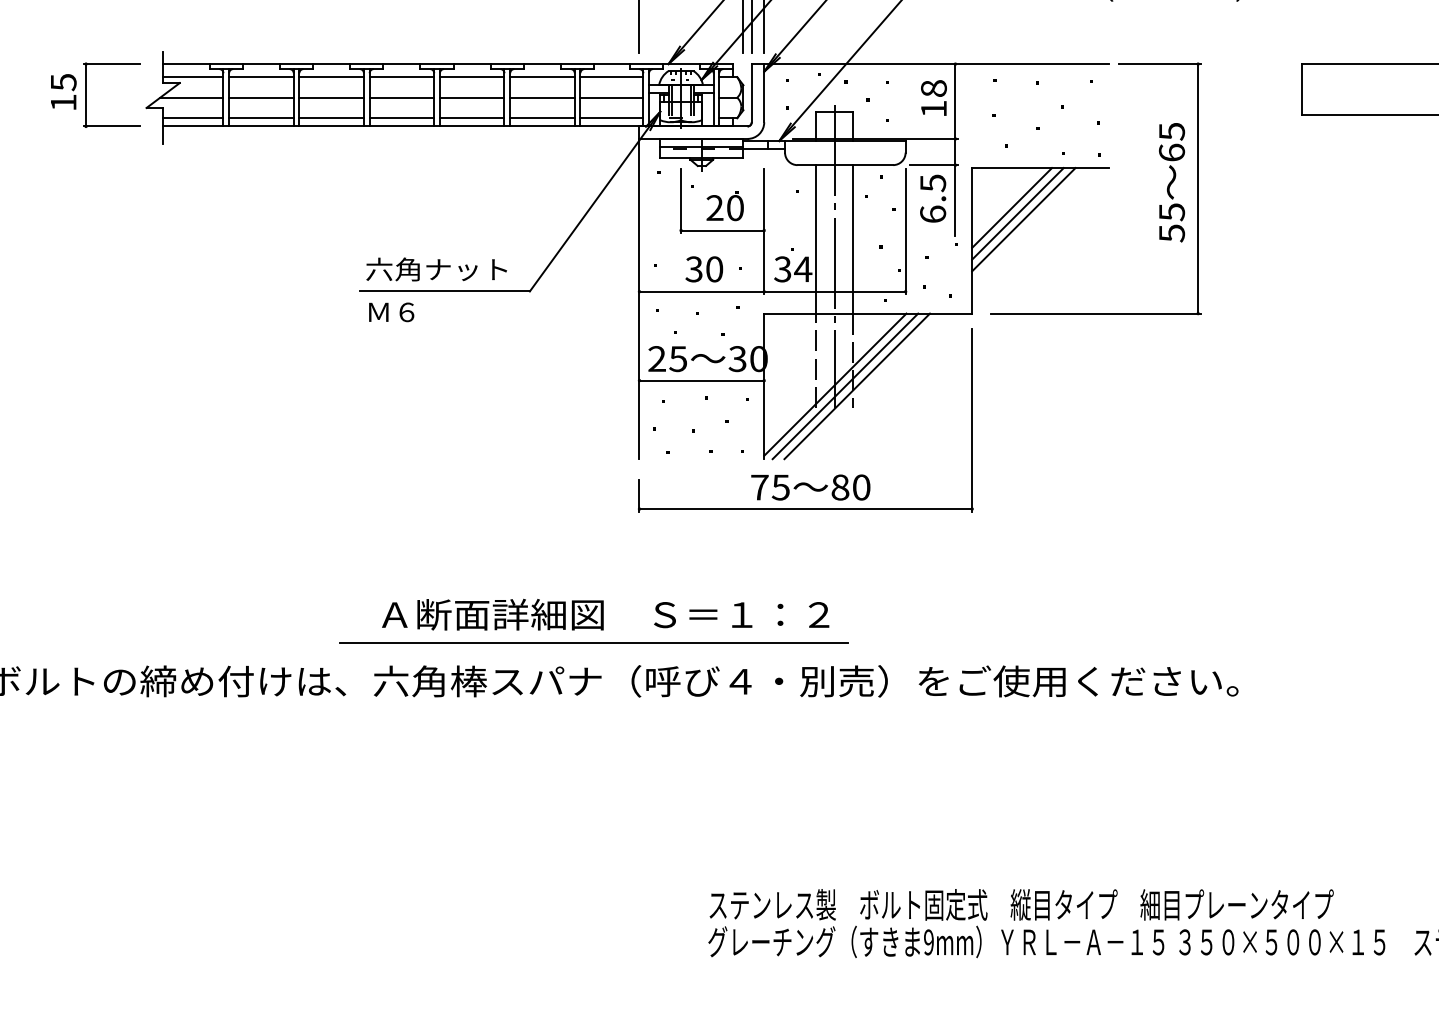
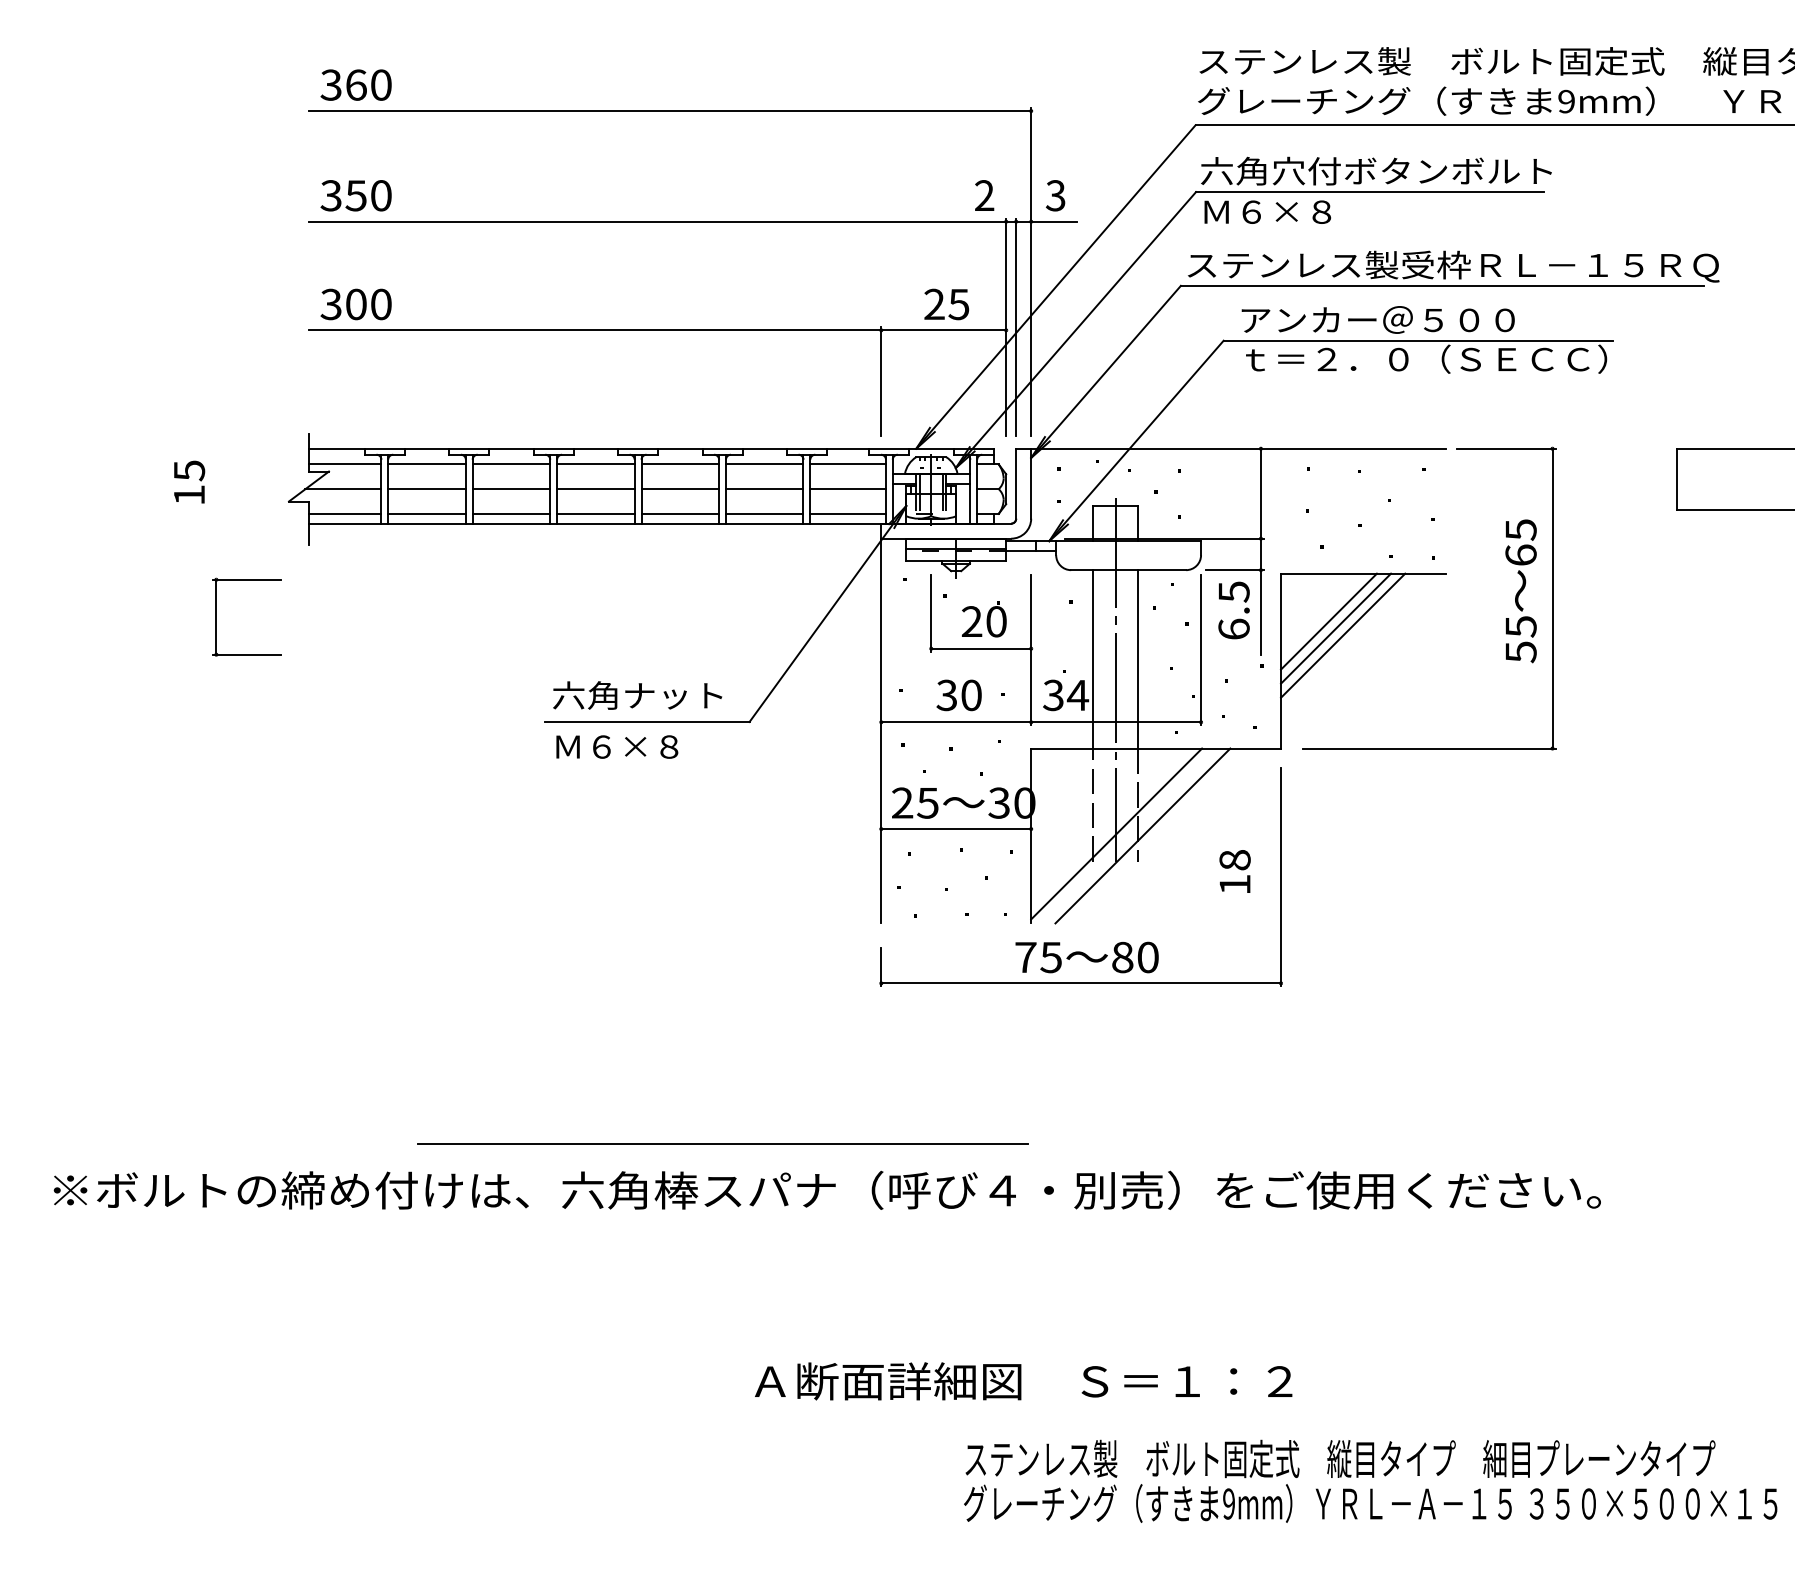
part: (86, 94) -> (216, 616), moved
text: (933, 98) -> (1234, 871), moved
text: (448, 311) -> (651, 746), Ｍ６ -> Ｍ６×８
line: (845, 385) -> (1128, 835), removed
text: (605, 614) -> (1023, 1381), moved
line: (593, 642) -> (722, 1143), moved

